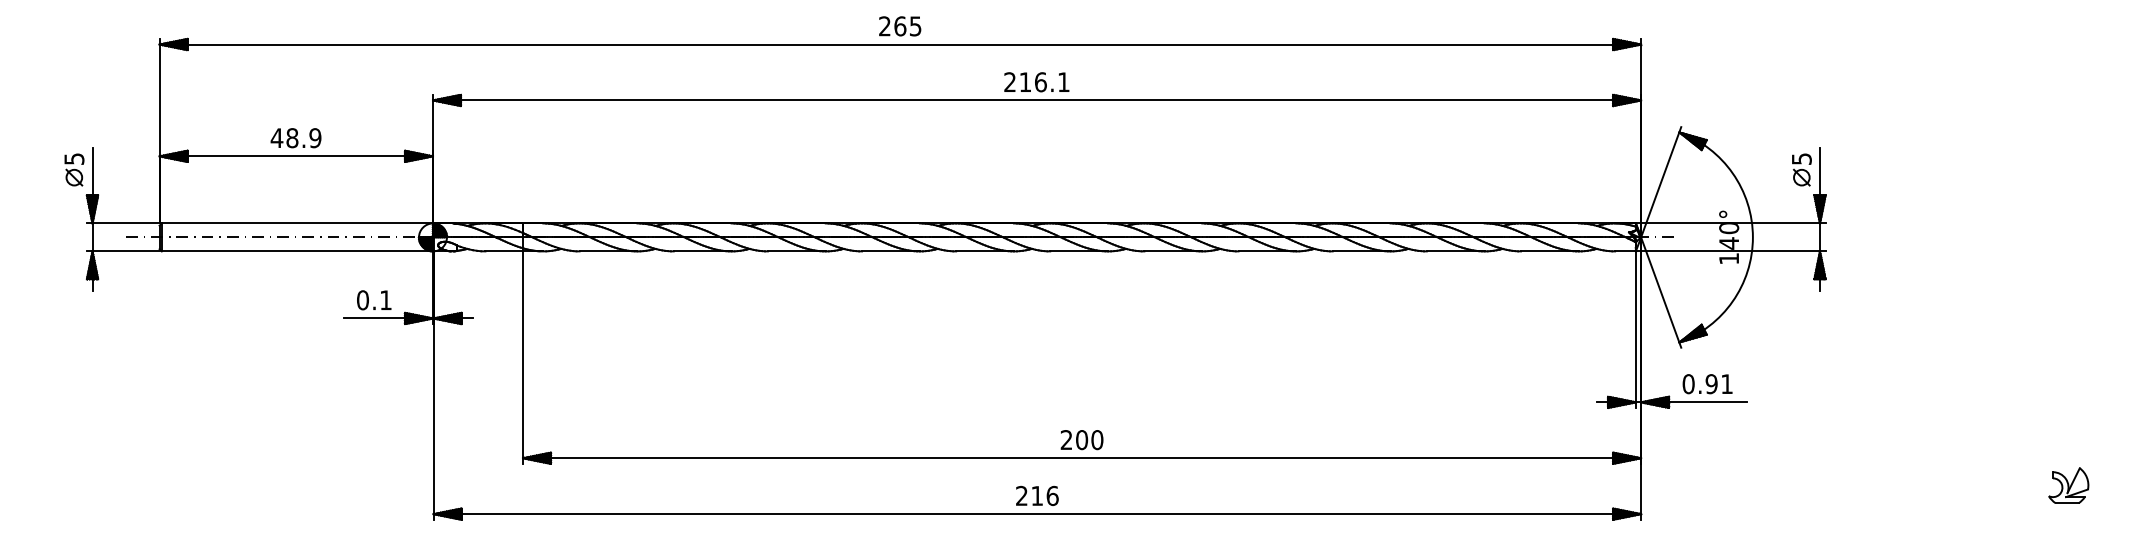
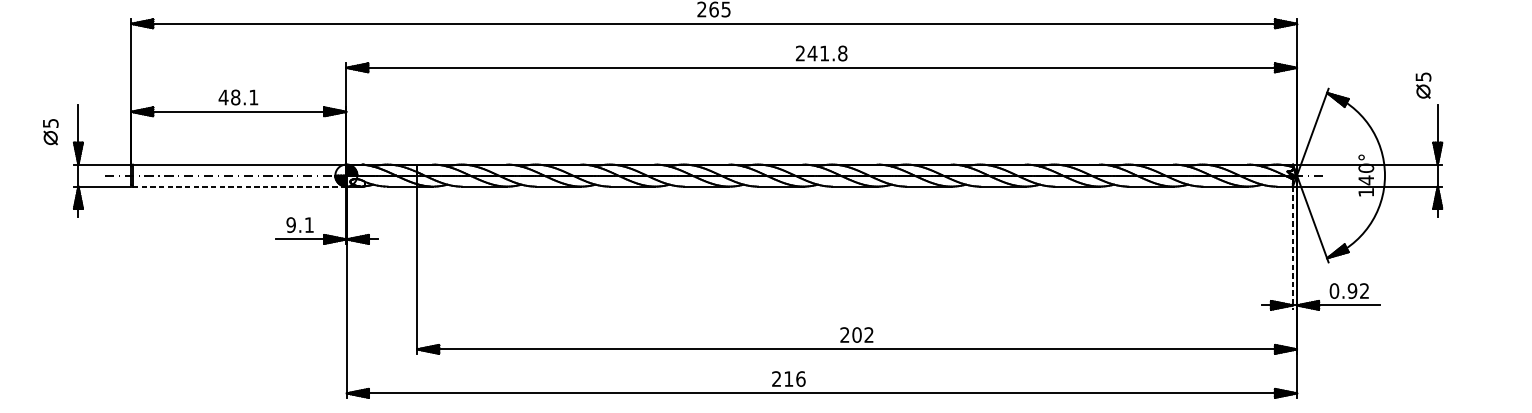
text: (1044, 82) -> (827, 53), 216.1 -> 241.8
text: (315, 138) -> (253, 97), 48.9 -> 48.1
part: (74, 169) -> (50, 131), moved
part: (1801, 169) -> (1423, 85), moved
line: (297, 251) -> (239, 186), solid -> dashed
text: (362, 300) -> (290, 225), 0.1 -> 9.1
line: (1636, 330) -> (1293, 248), solid -> dashed
text: (1726, 383) -> (1364, 290), 0.91 -> 0.92
text: (1097, 440) -> (869, 335), 200 -> 202
text: (1037, 495) -> (788, 378), moved

